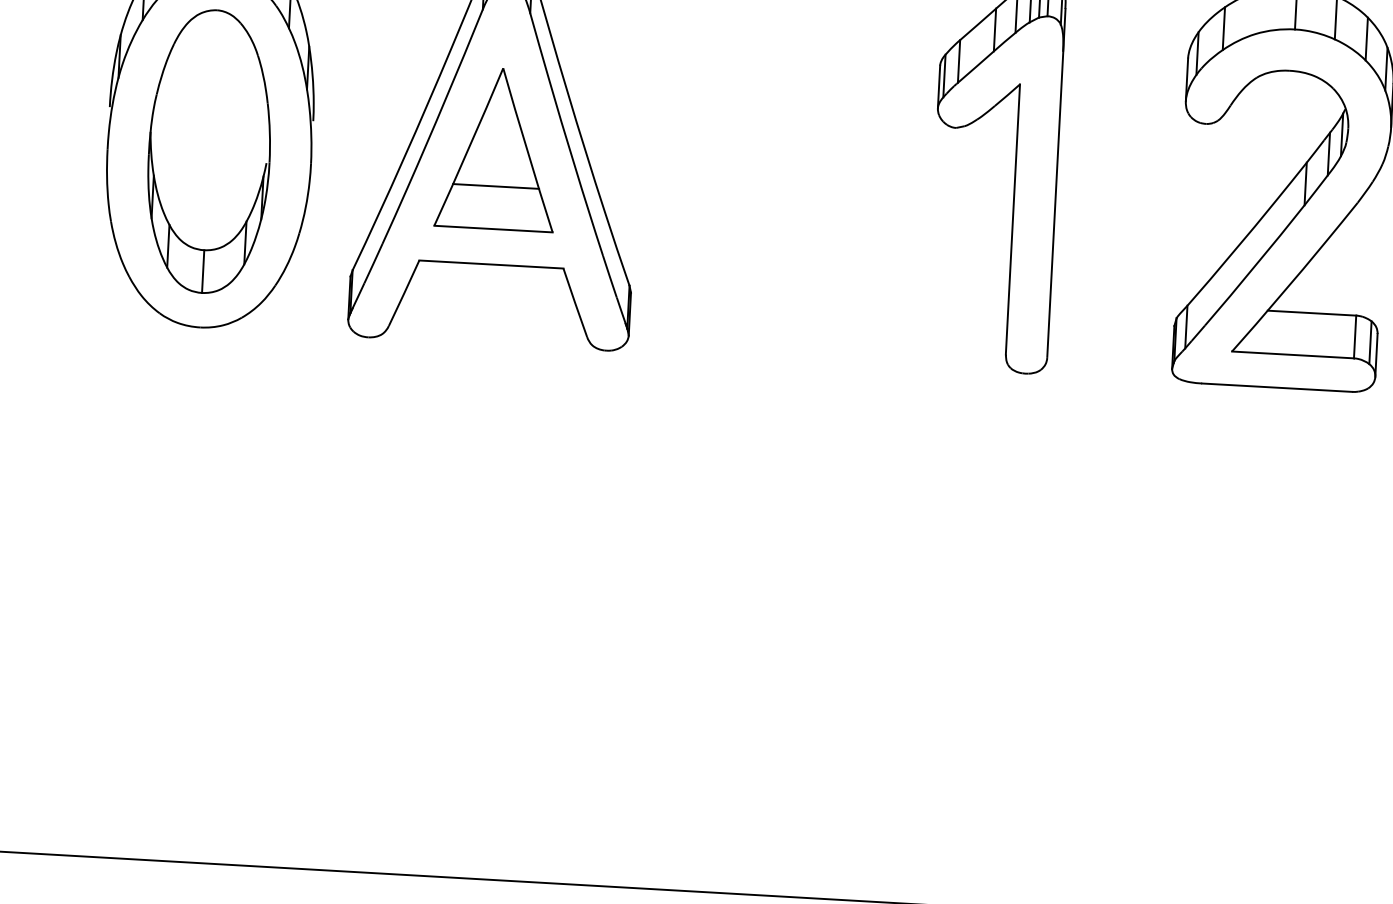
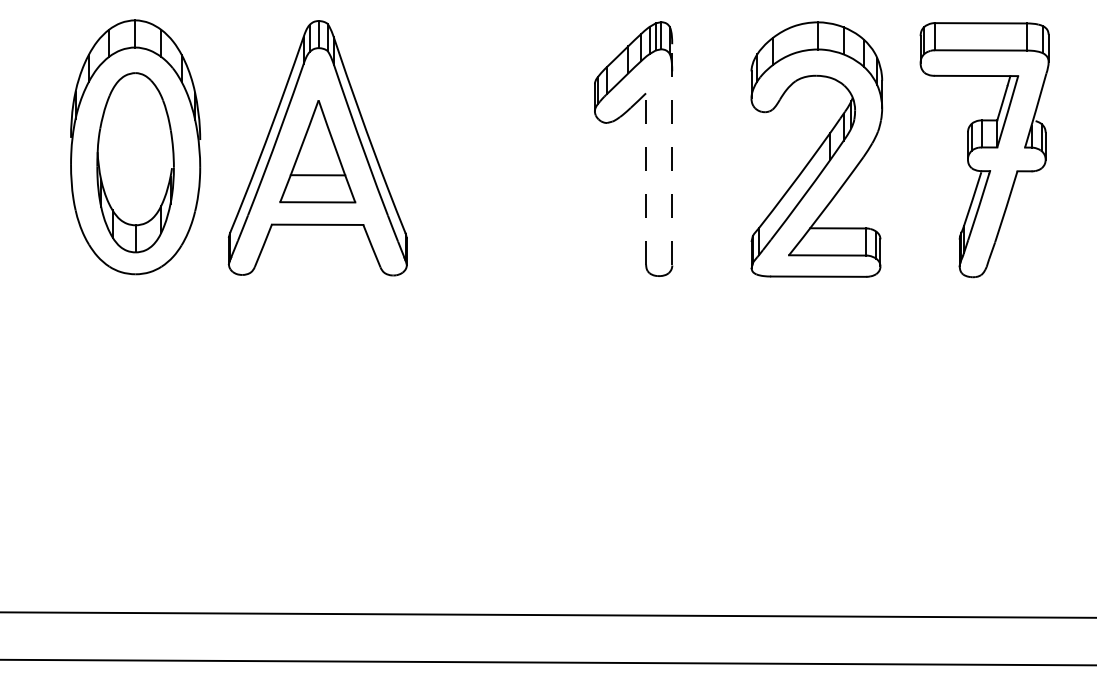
line: (1056, 182) -> (672, 154), solid -> dashed
line: (1013, 220) -> (646, 179), solid -> dashed

